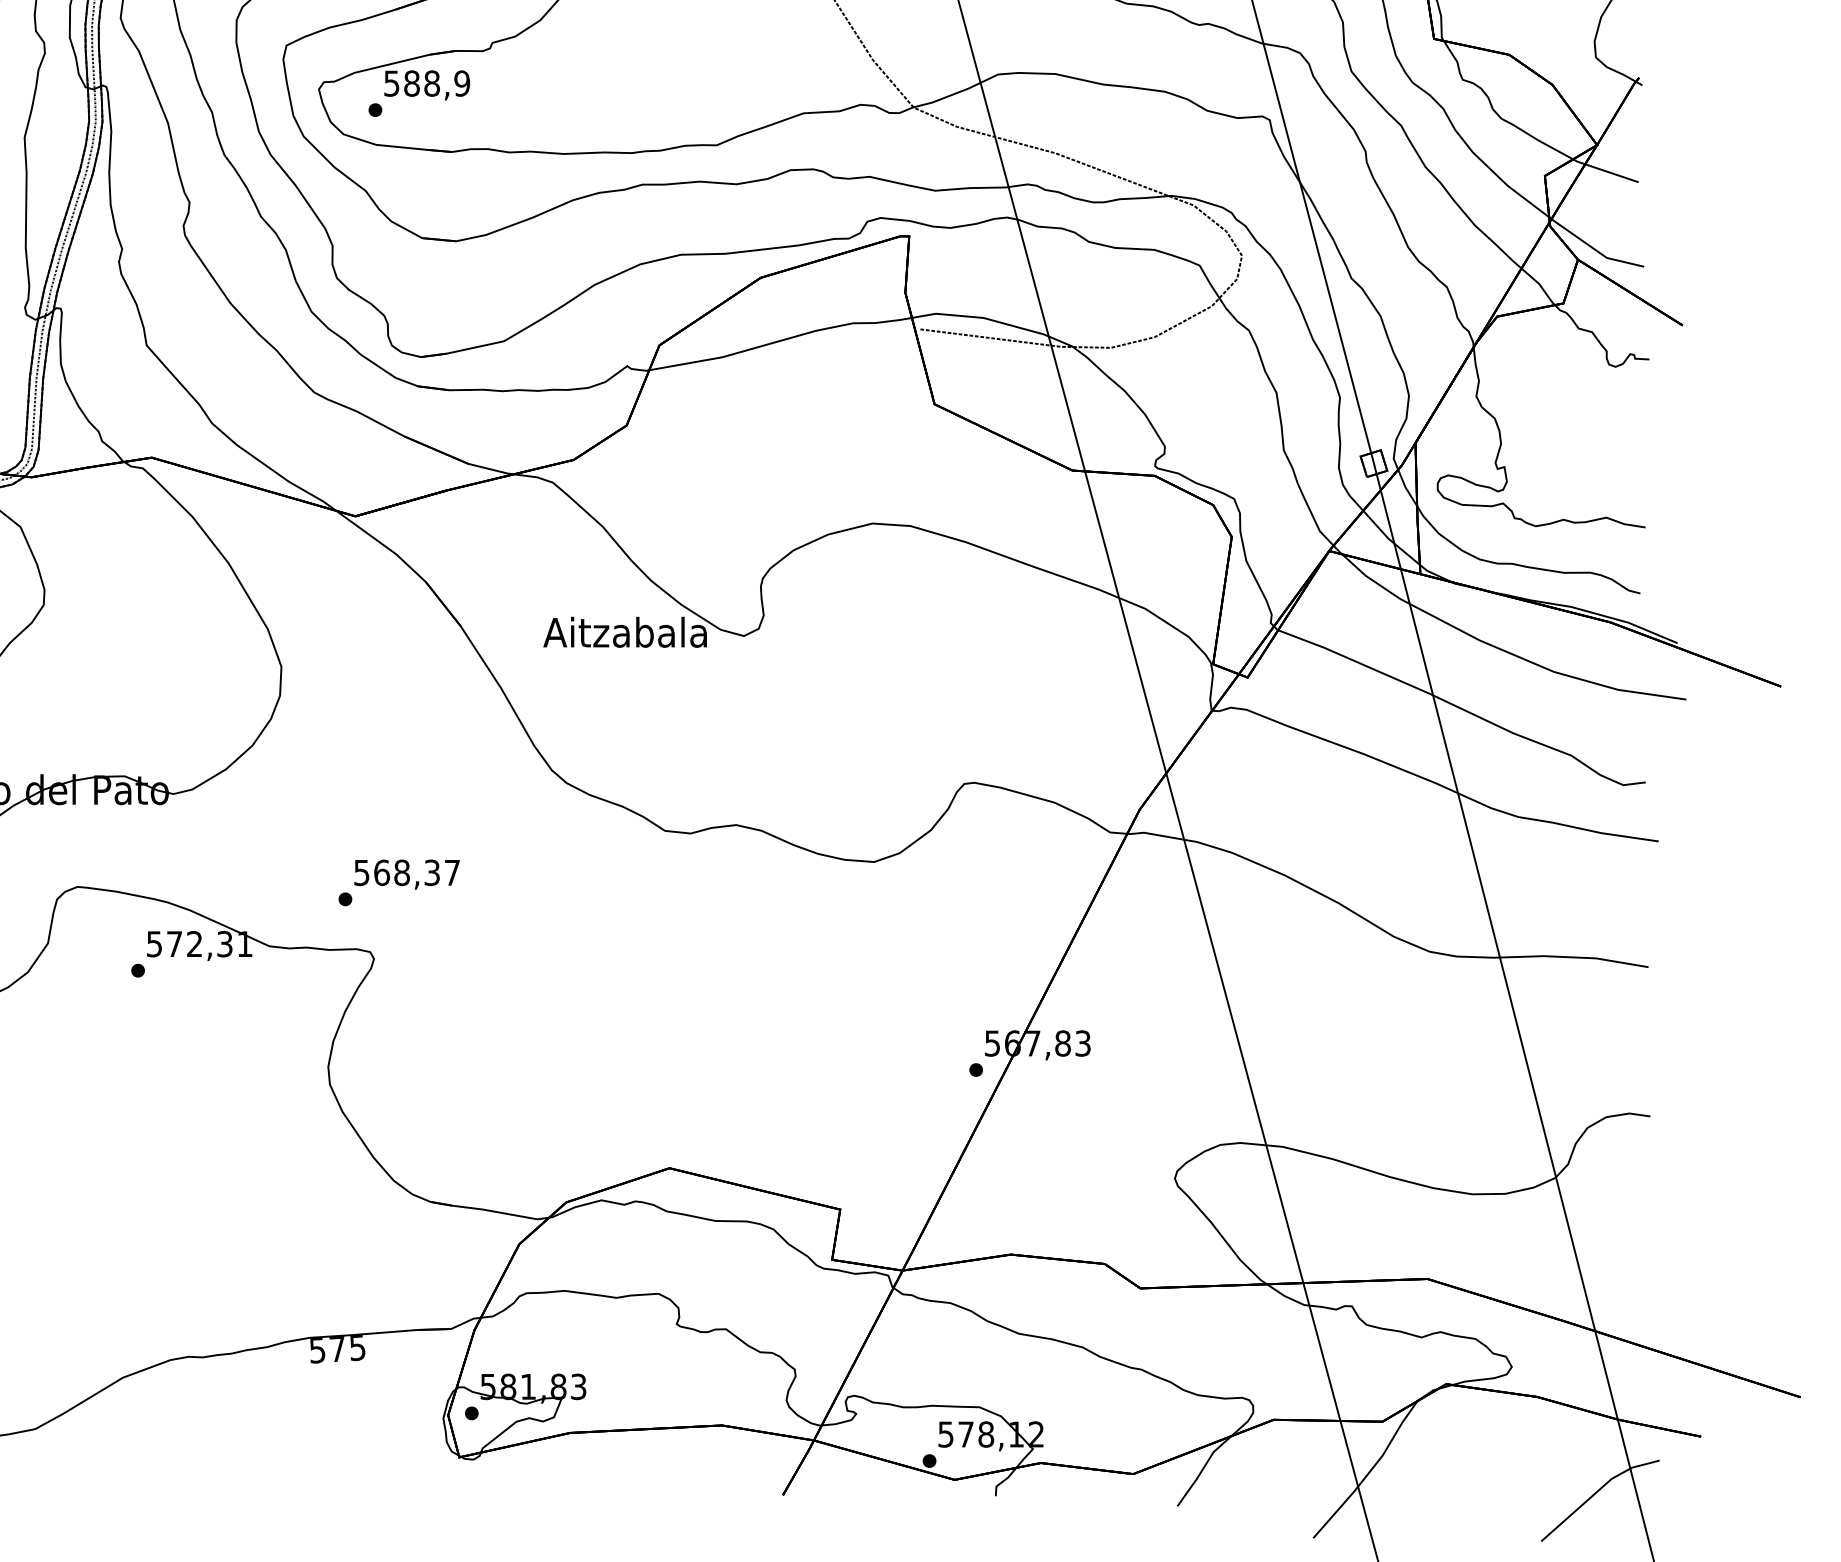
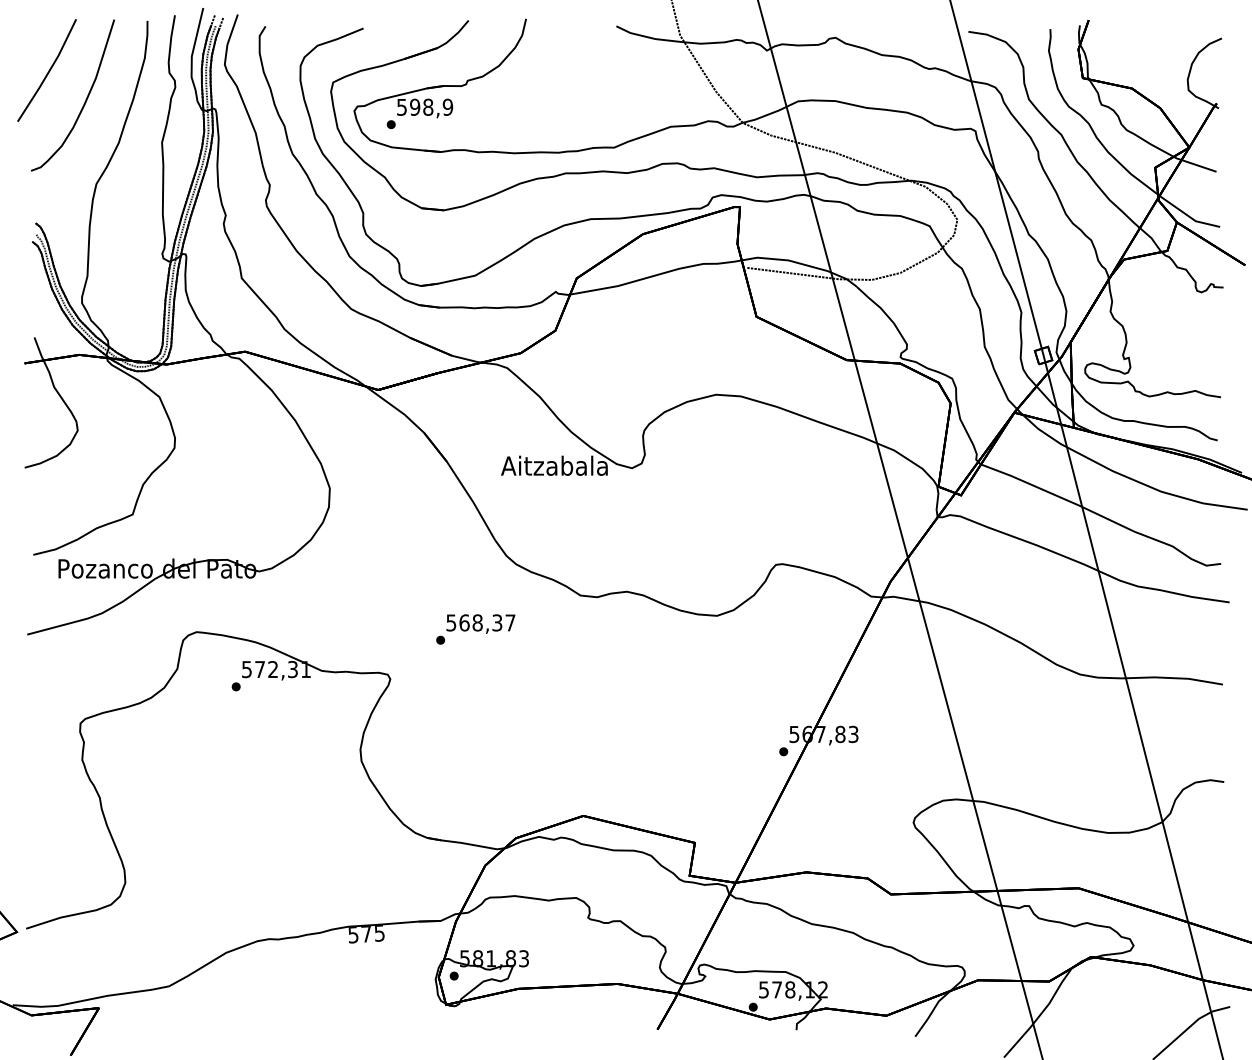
text: (412, 82) -> (415, 106), 588,9 -> 598,9
text: (398, 882) -> (475, 629), moved

